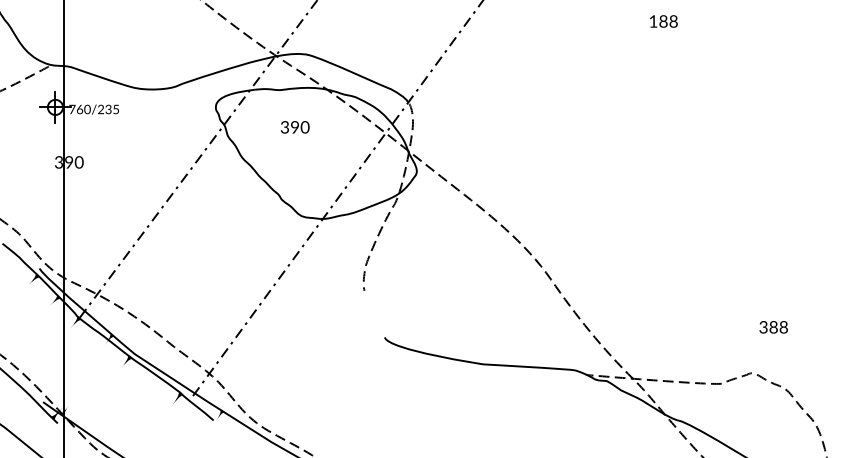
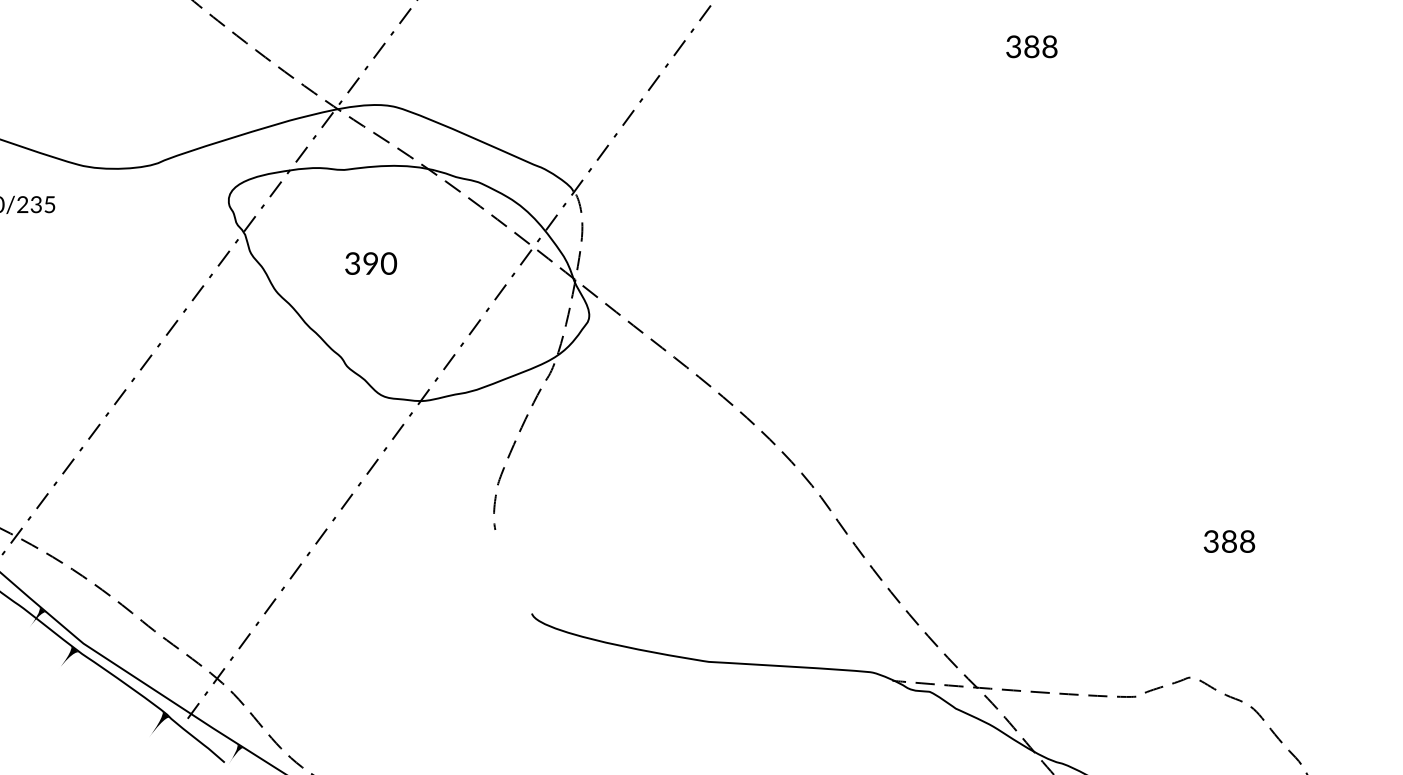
text: (653, 21) -> (1013, 46), 188 -> 388
text: (294, 127) -> (369, 263), moved
text: (773, 327) -> (1229, 541), moved

